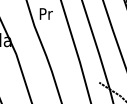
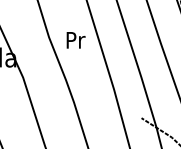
text: (45, 14) -> (75, 40), moved

